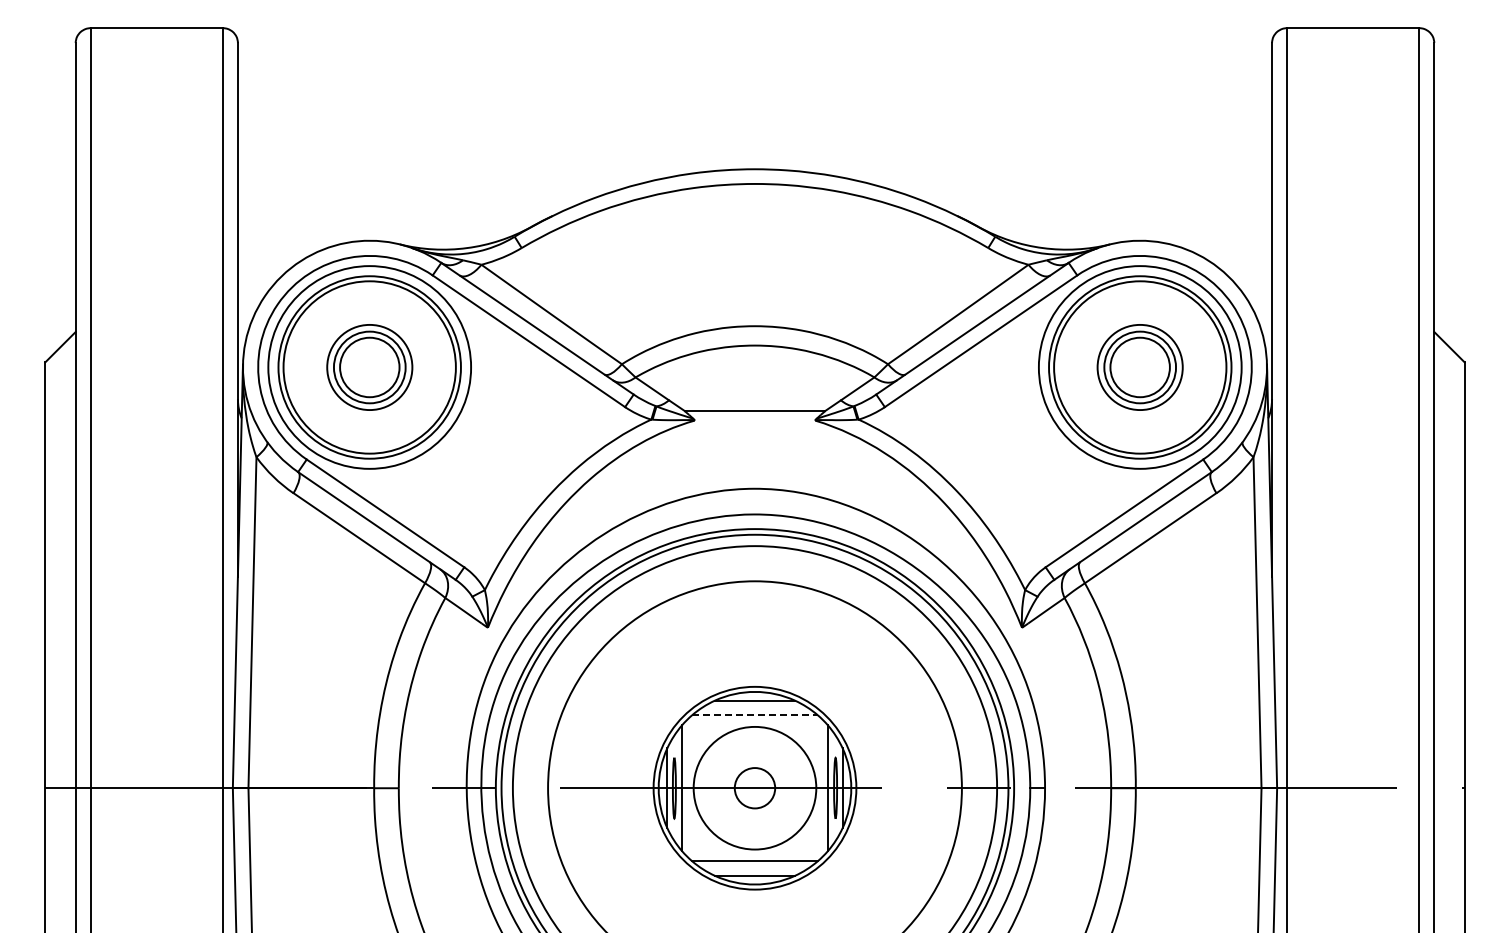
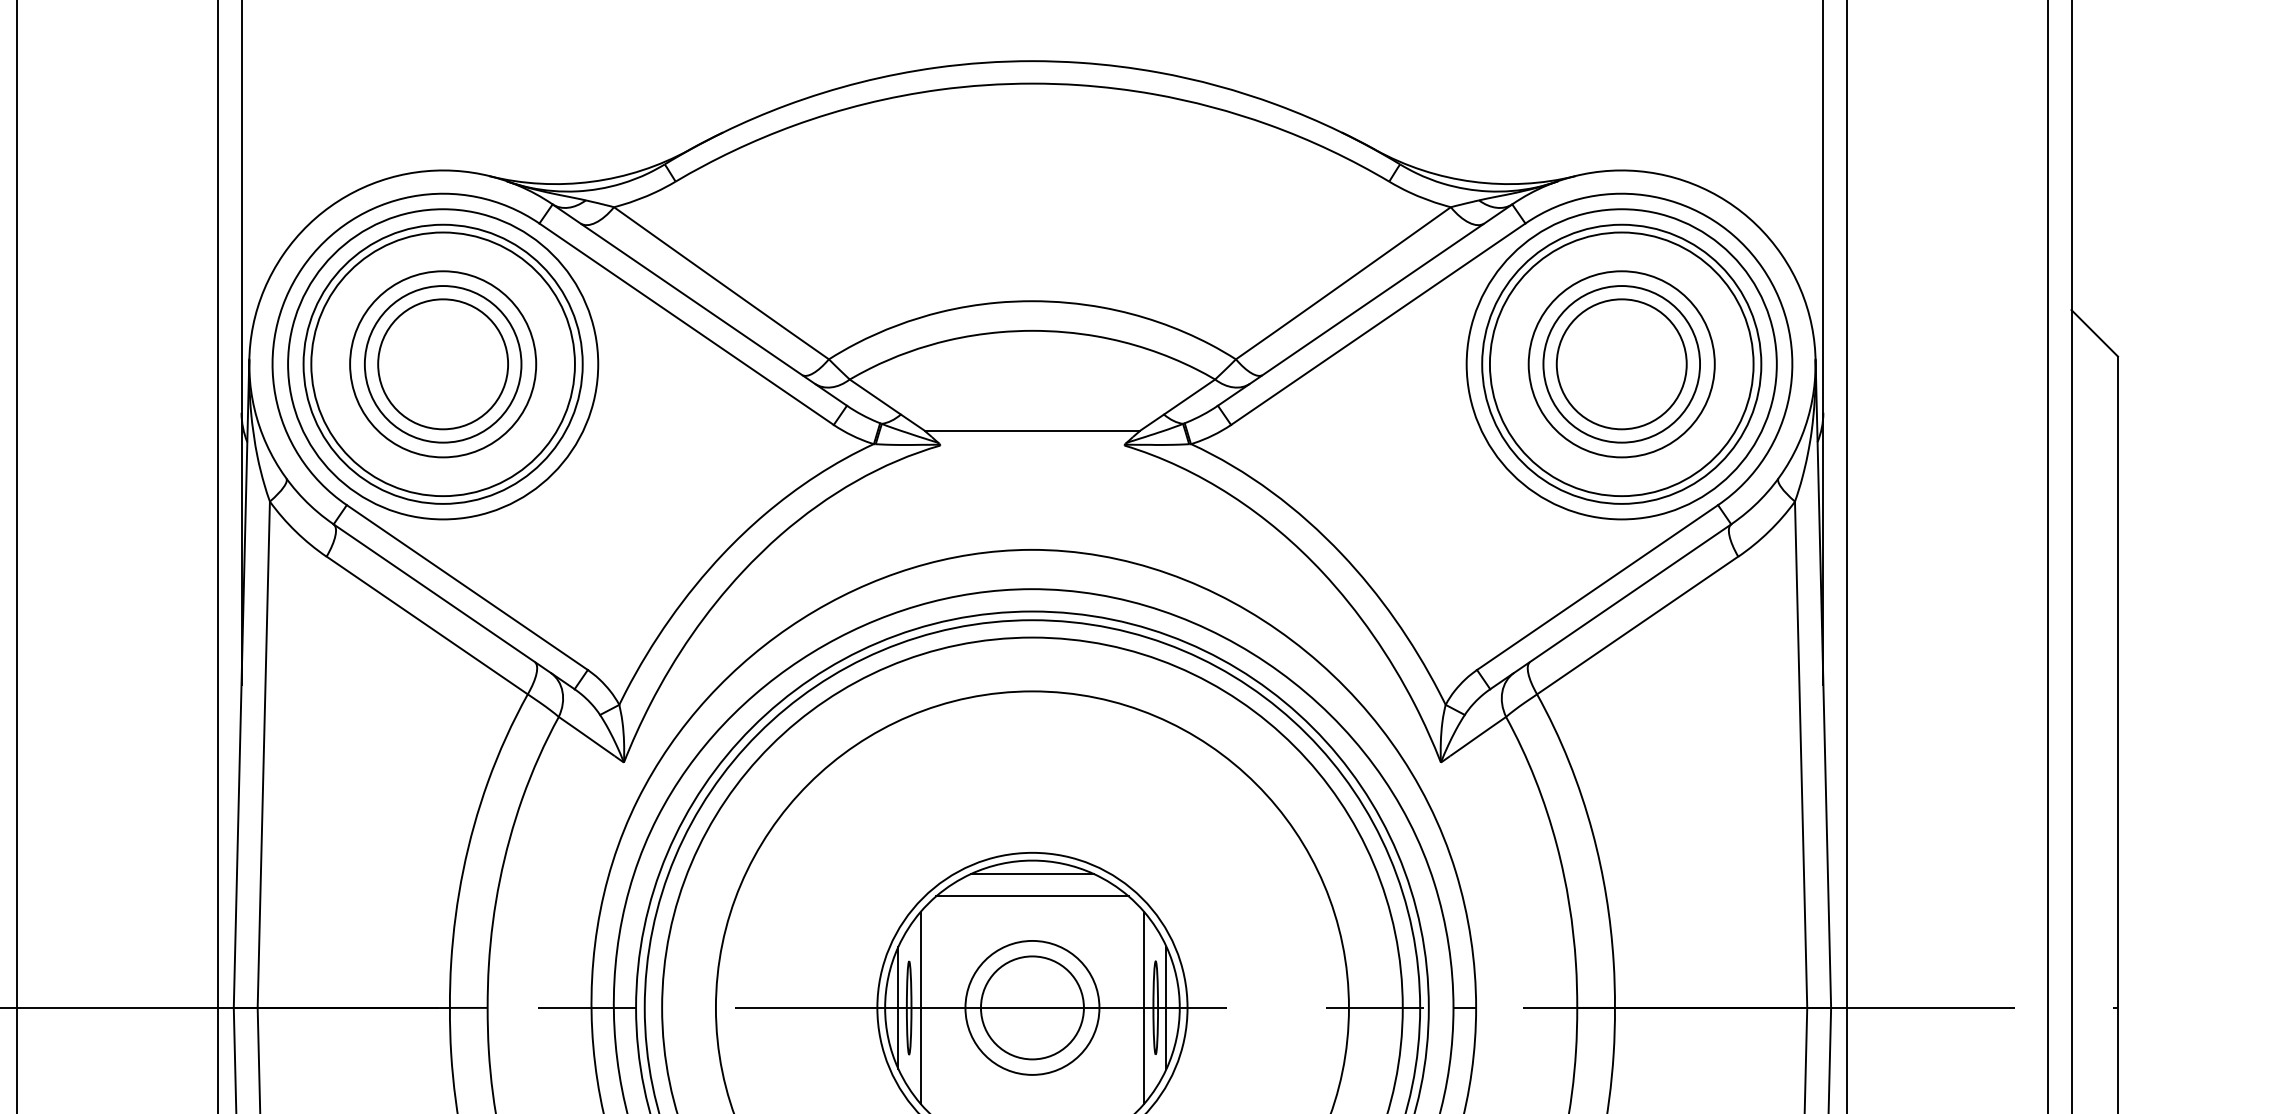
part: (369, 367) -> (442, 364), size x1.43
part: (1139, 367) -> (1620, 364), size x1.43
line: (754, 715) -> (1031, 896), dashed -> solid
circle: (754, 787) -> (1031, 1006), size x1.67
circle: (754, 788) -> (1031, 1008), size x0.71

